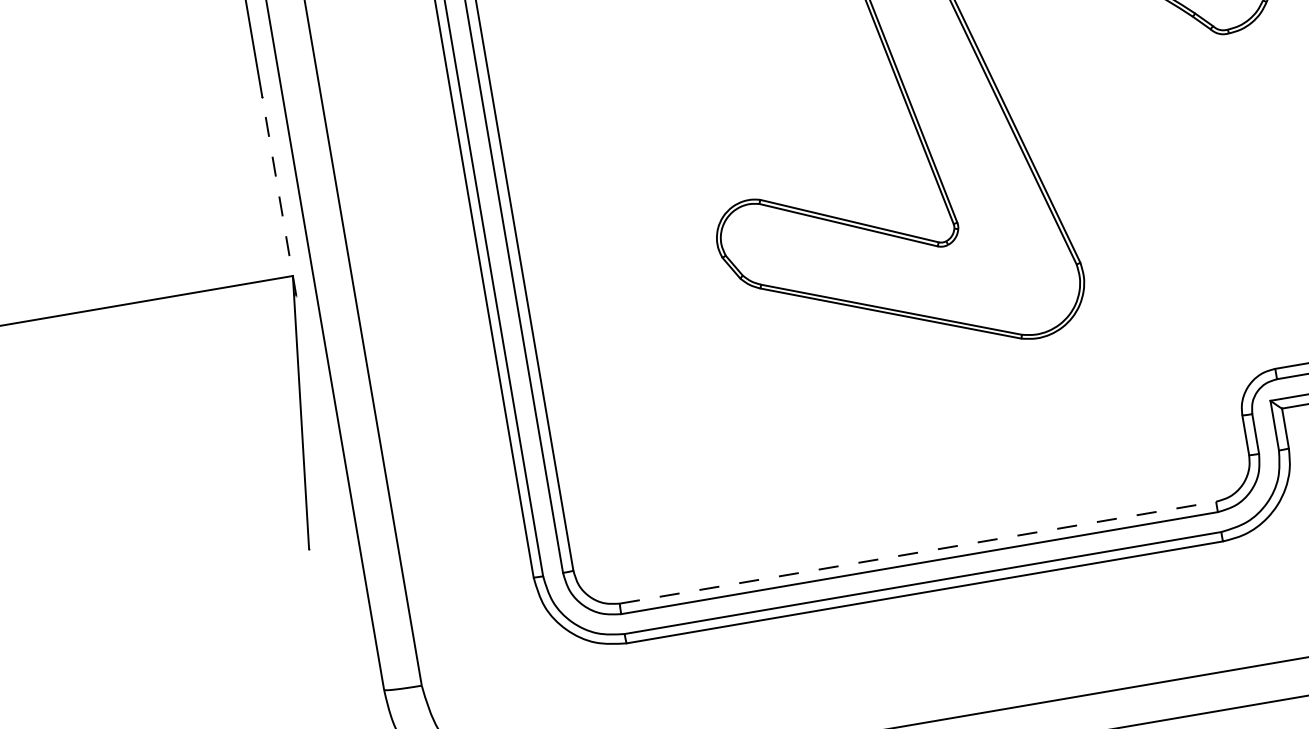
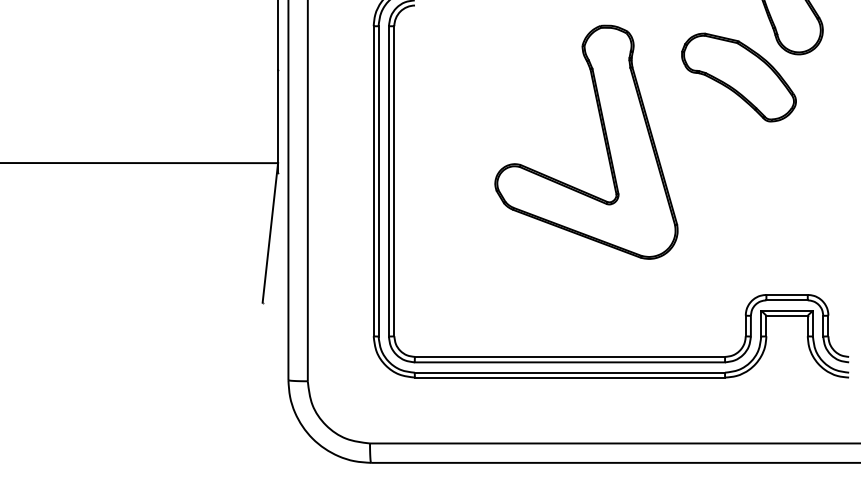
line: (280, 195) -> (278, 121), dashed -> solid
line: (918, 551) -> (570, 356), dashed -> solid

